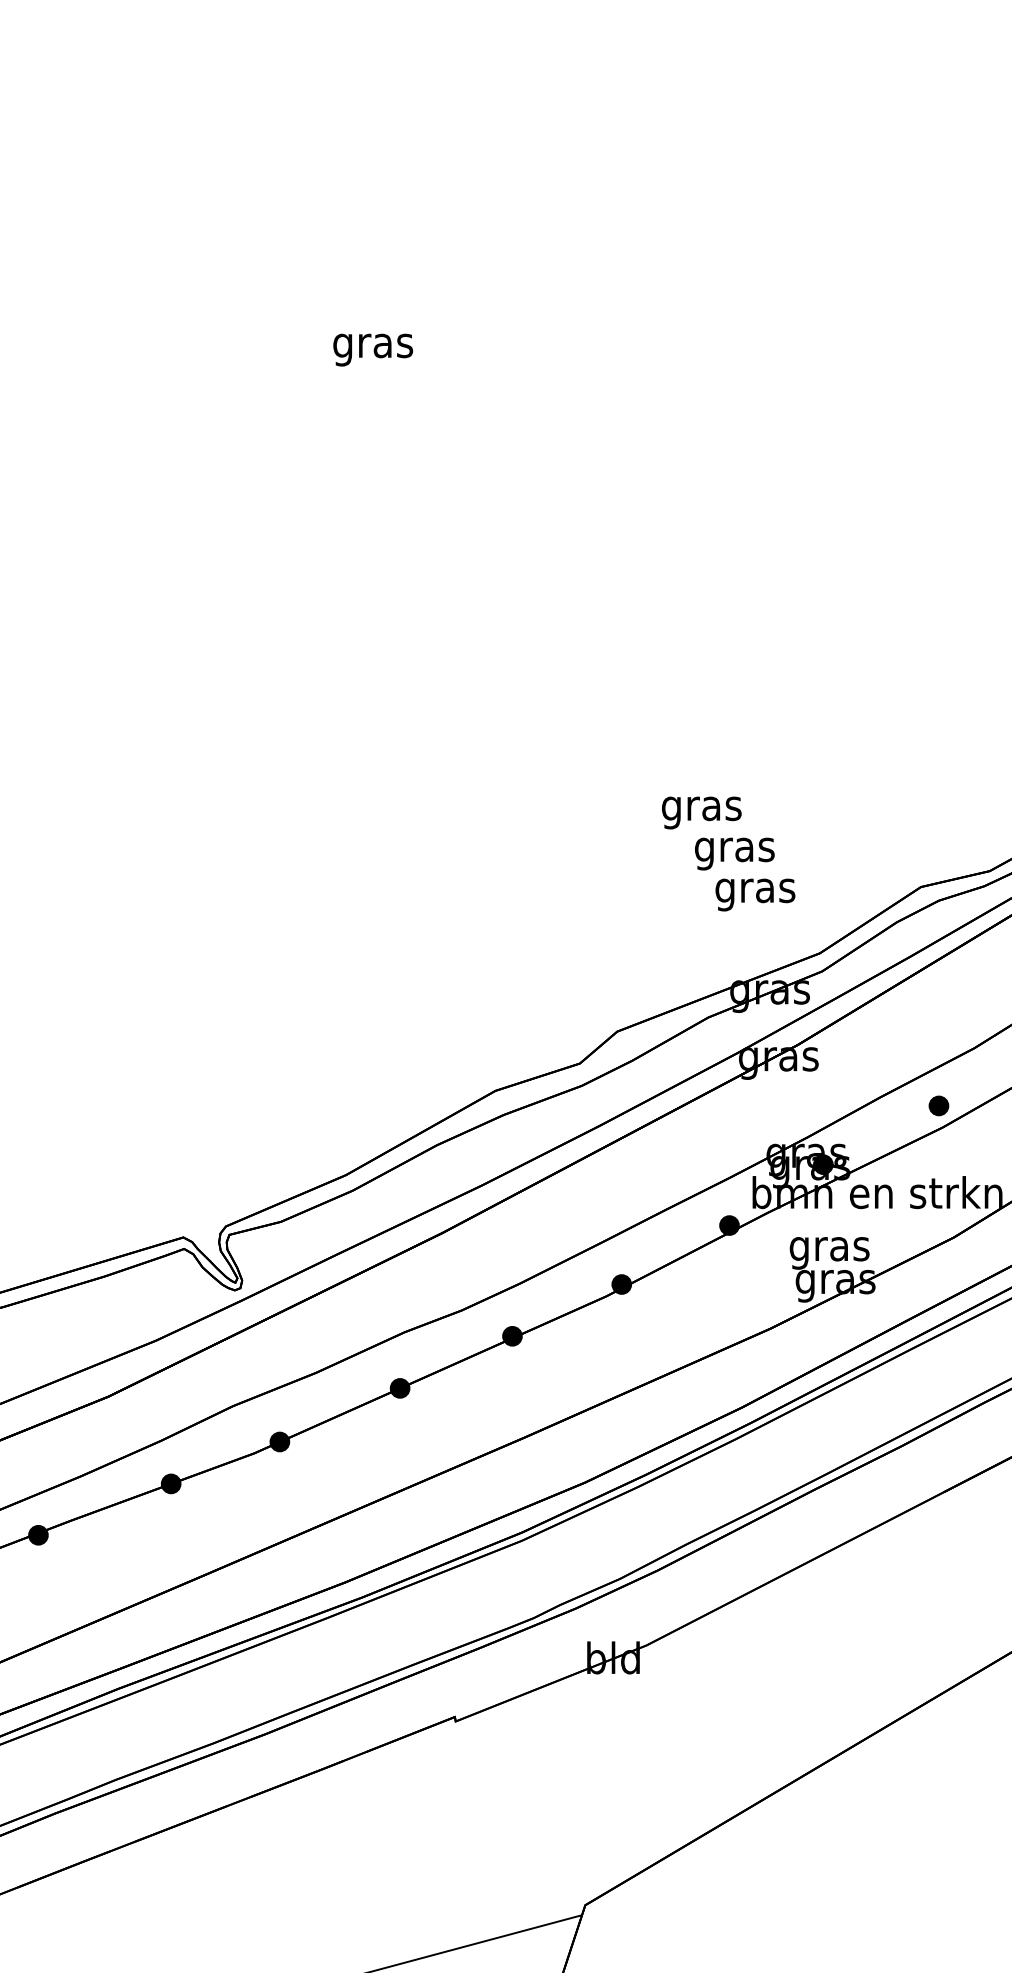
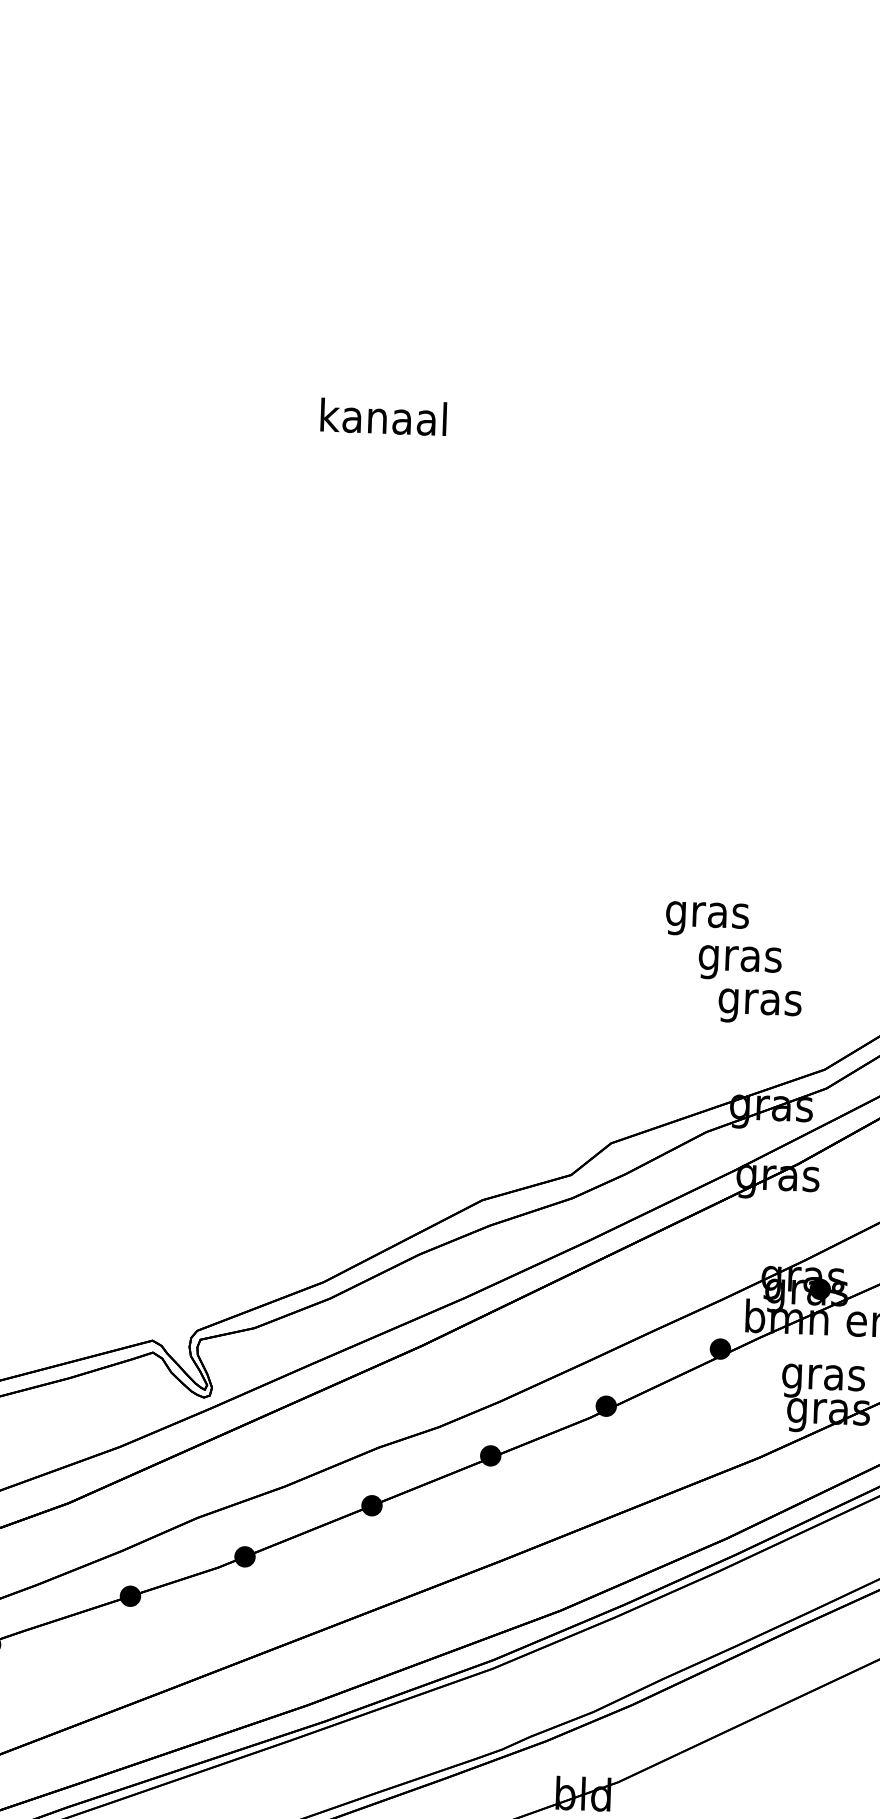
text: (372, 345) -> (383, 421), gras -> kanaal

